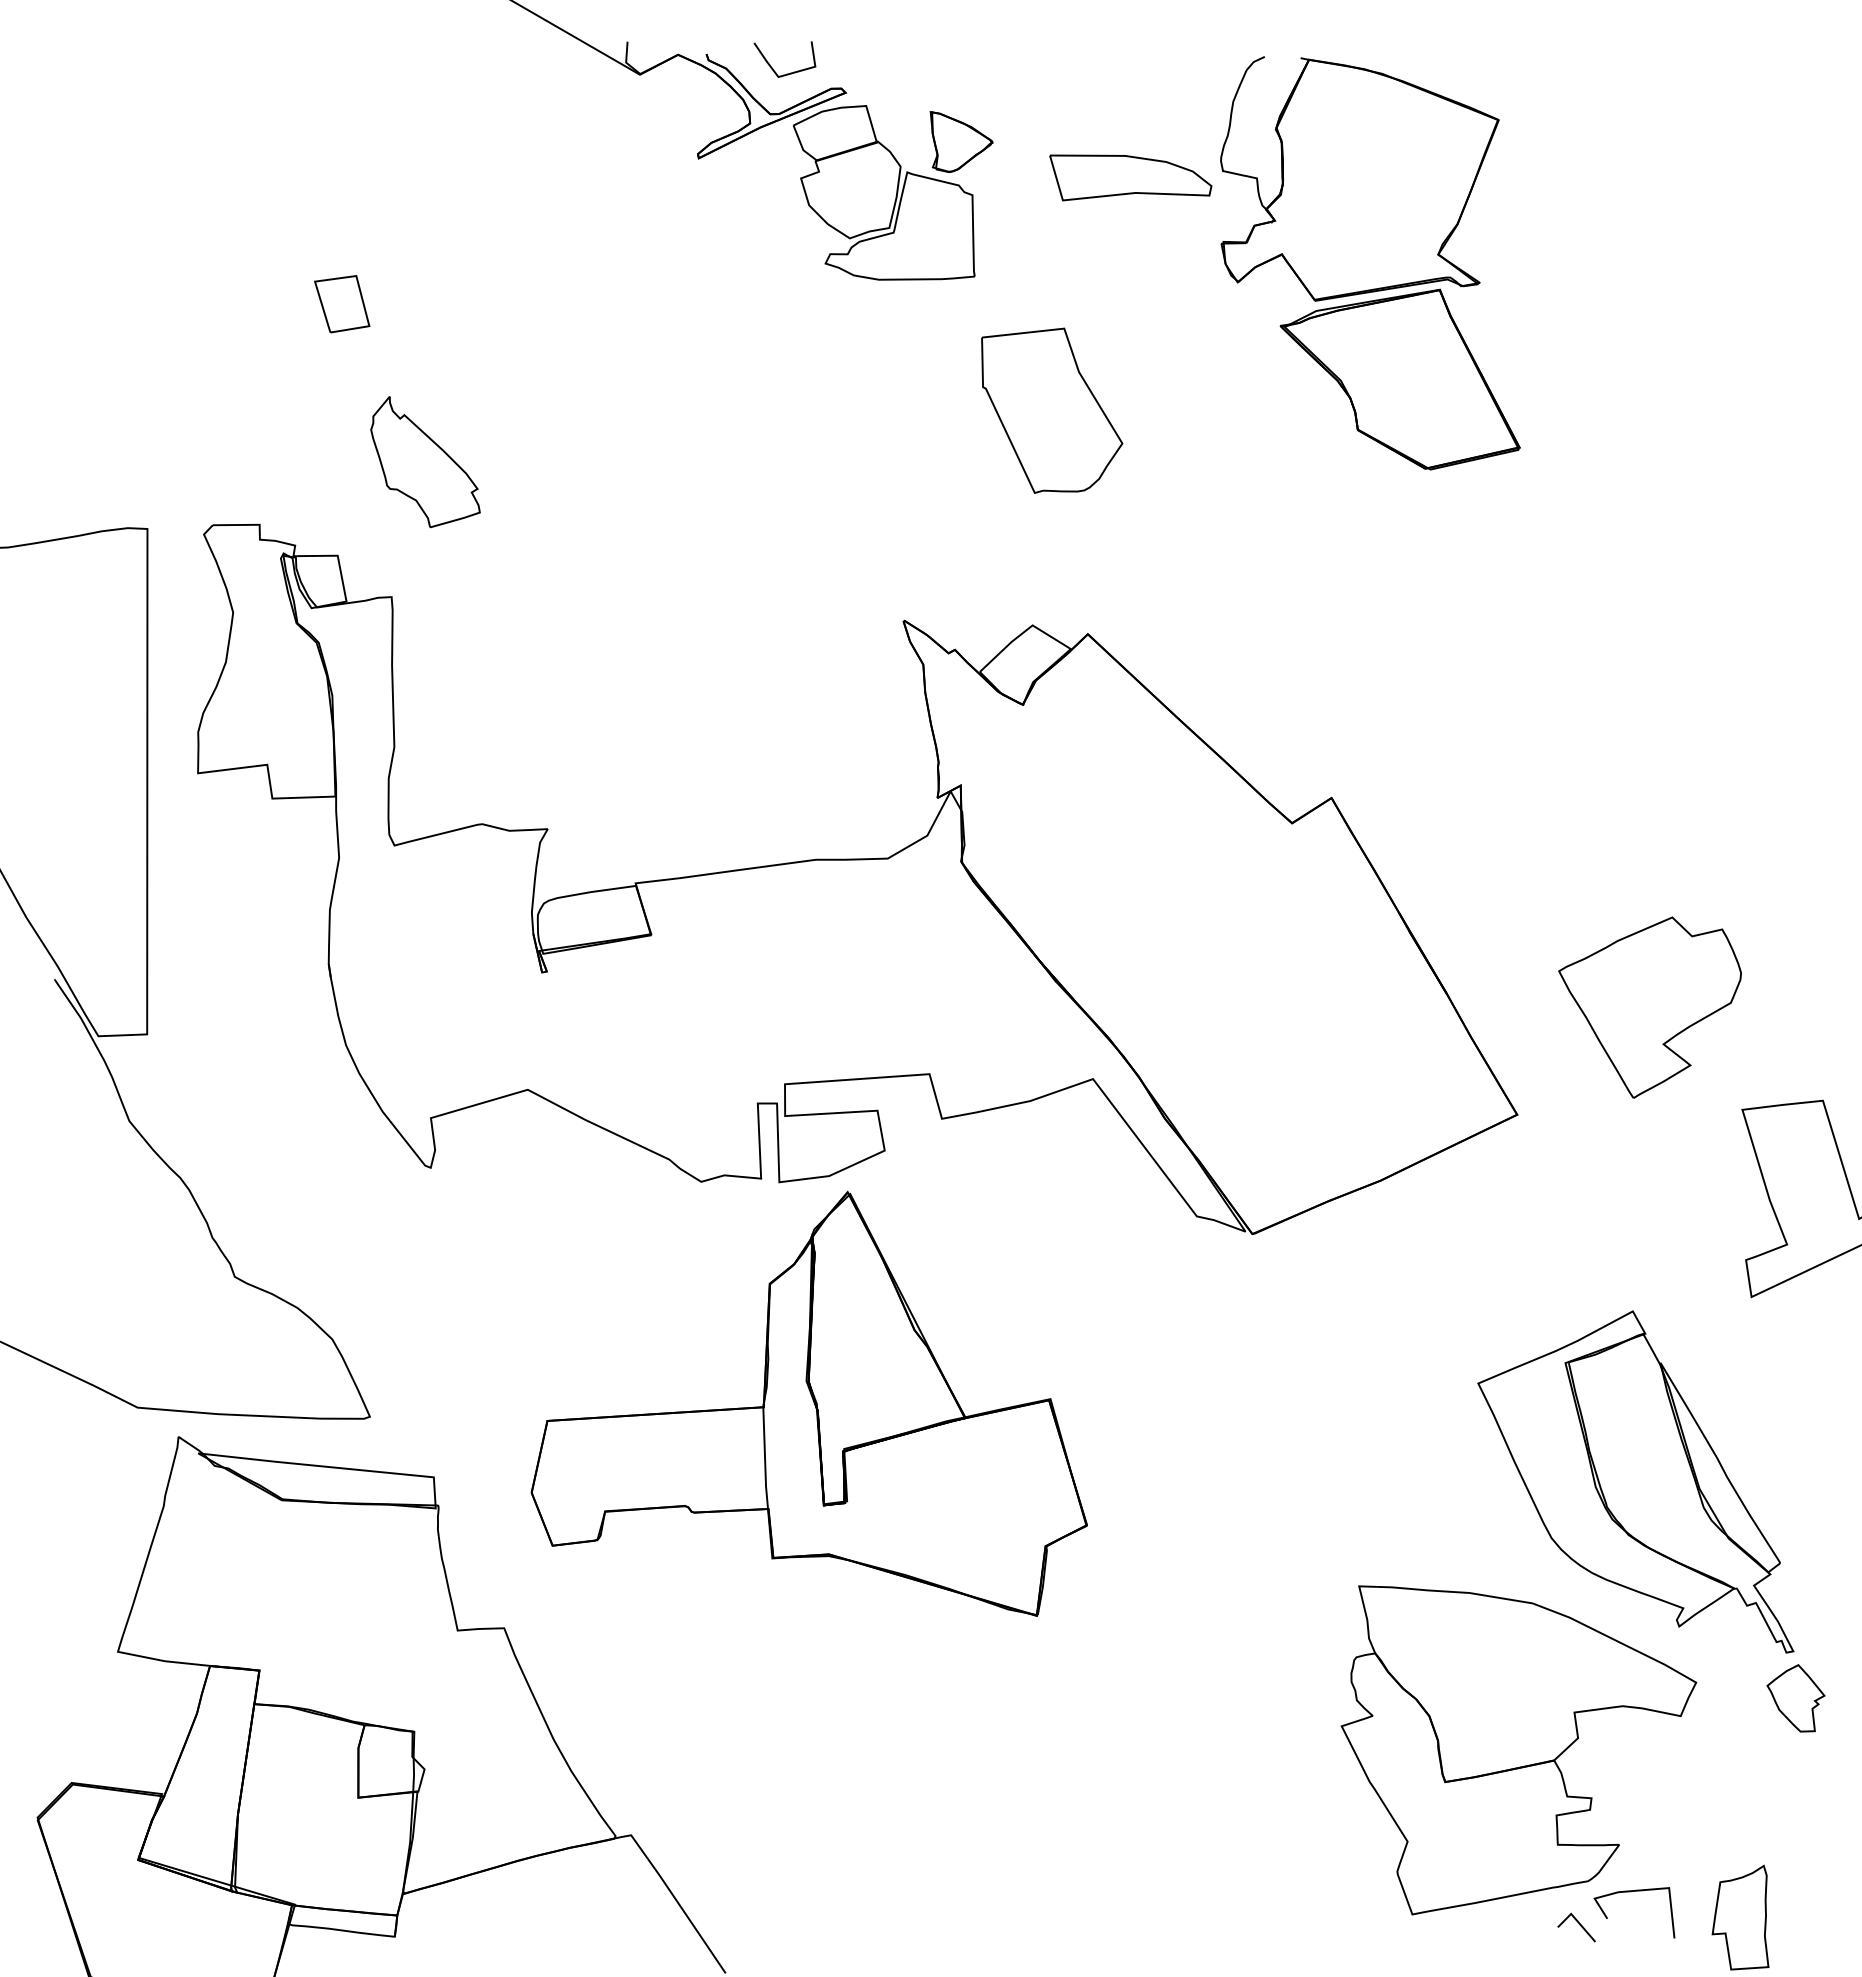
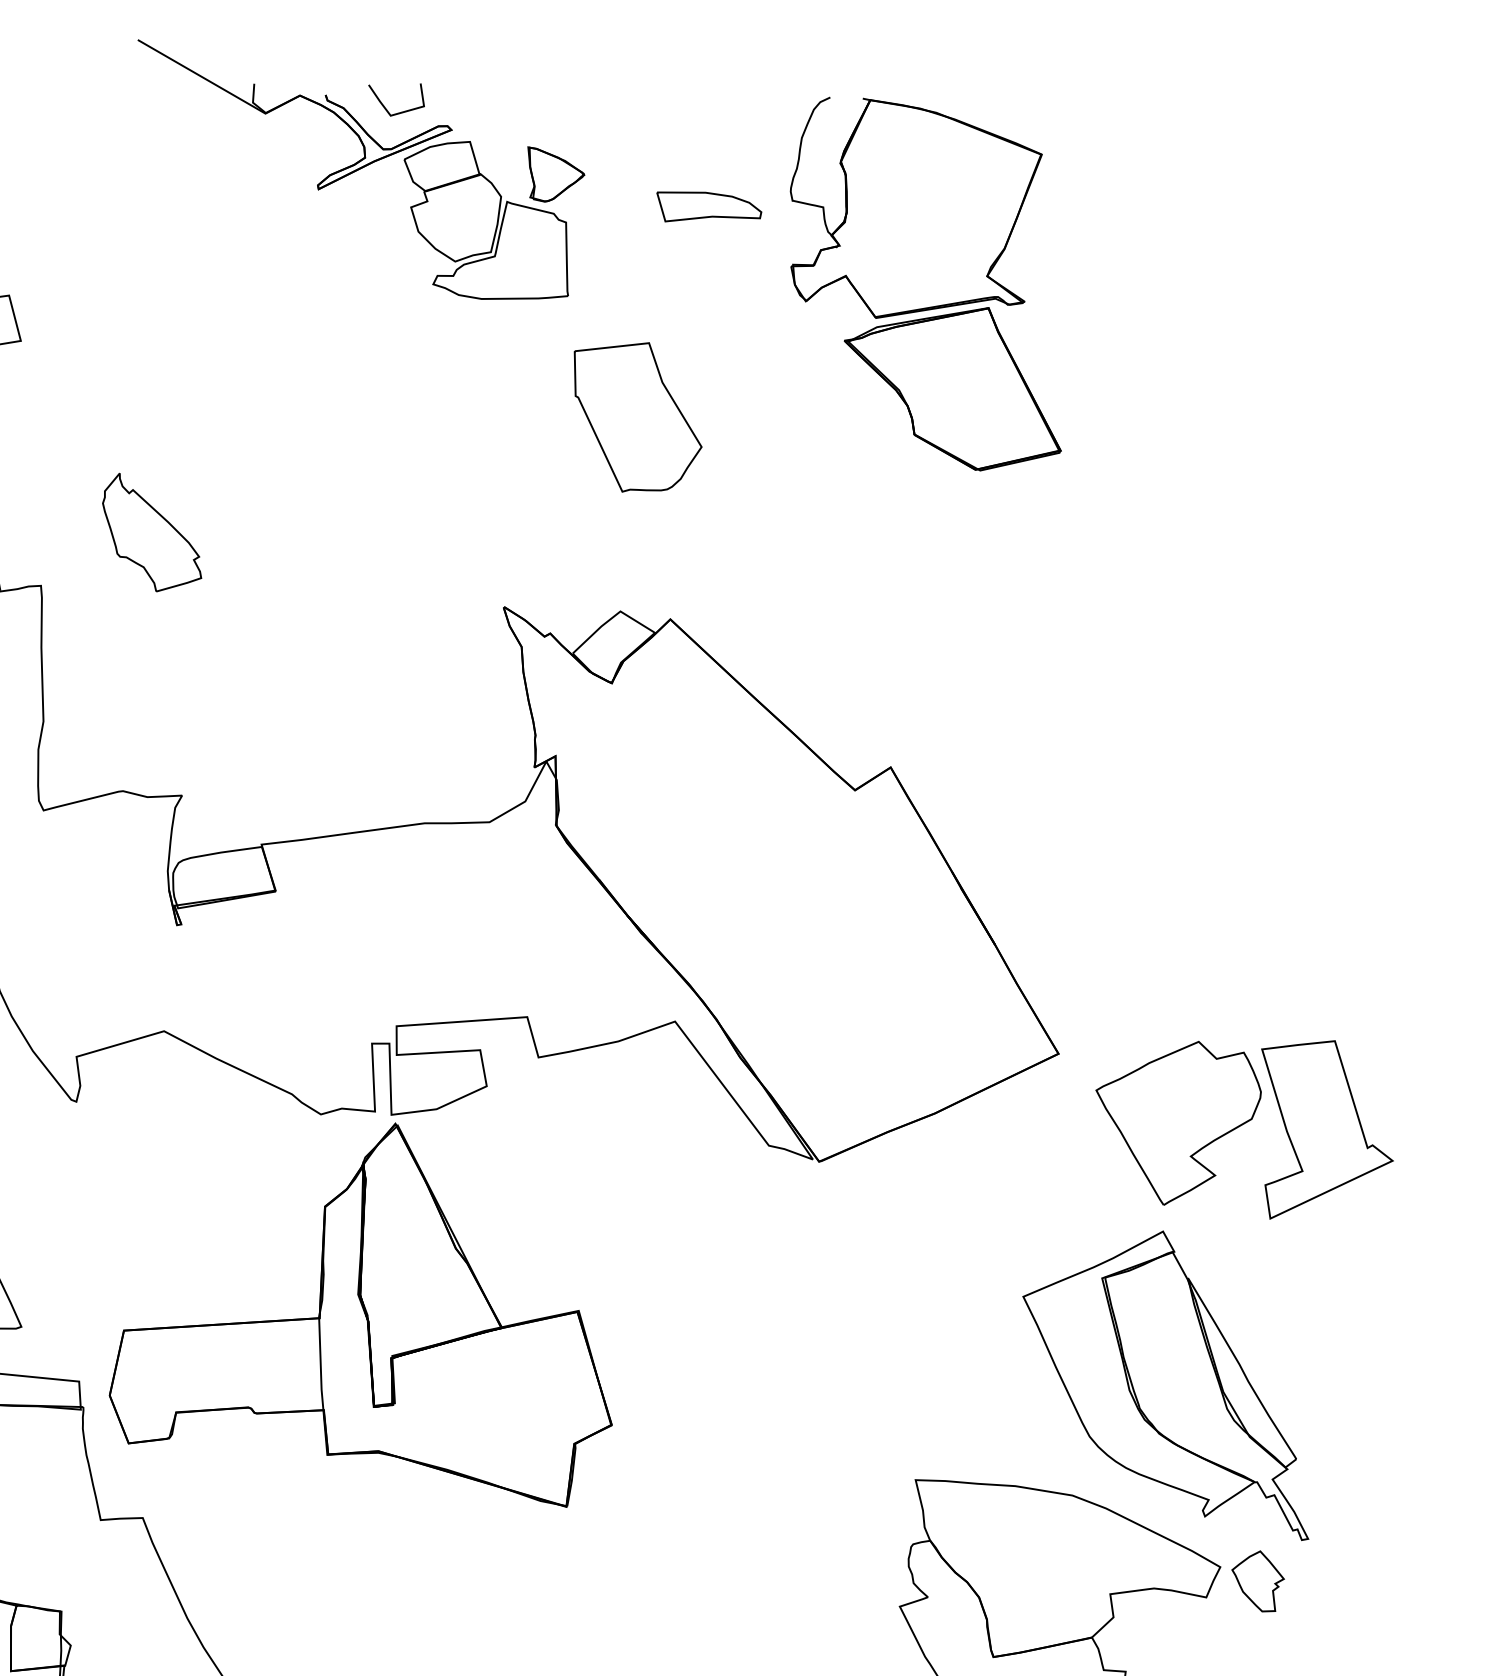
part: (1130, 177) -> (708, 206), size x0.71
part: (425, 462) -> (152, 532), moved
part: (1649, 1007) -> (1178, 1123), moved
part: (808, 1403) -> (360, 1314), moved
part: (1795, 1698) -> (1257, 1581), moved

